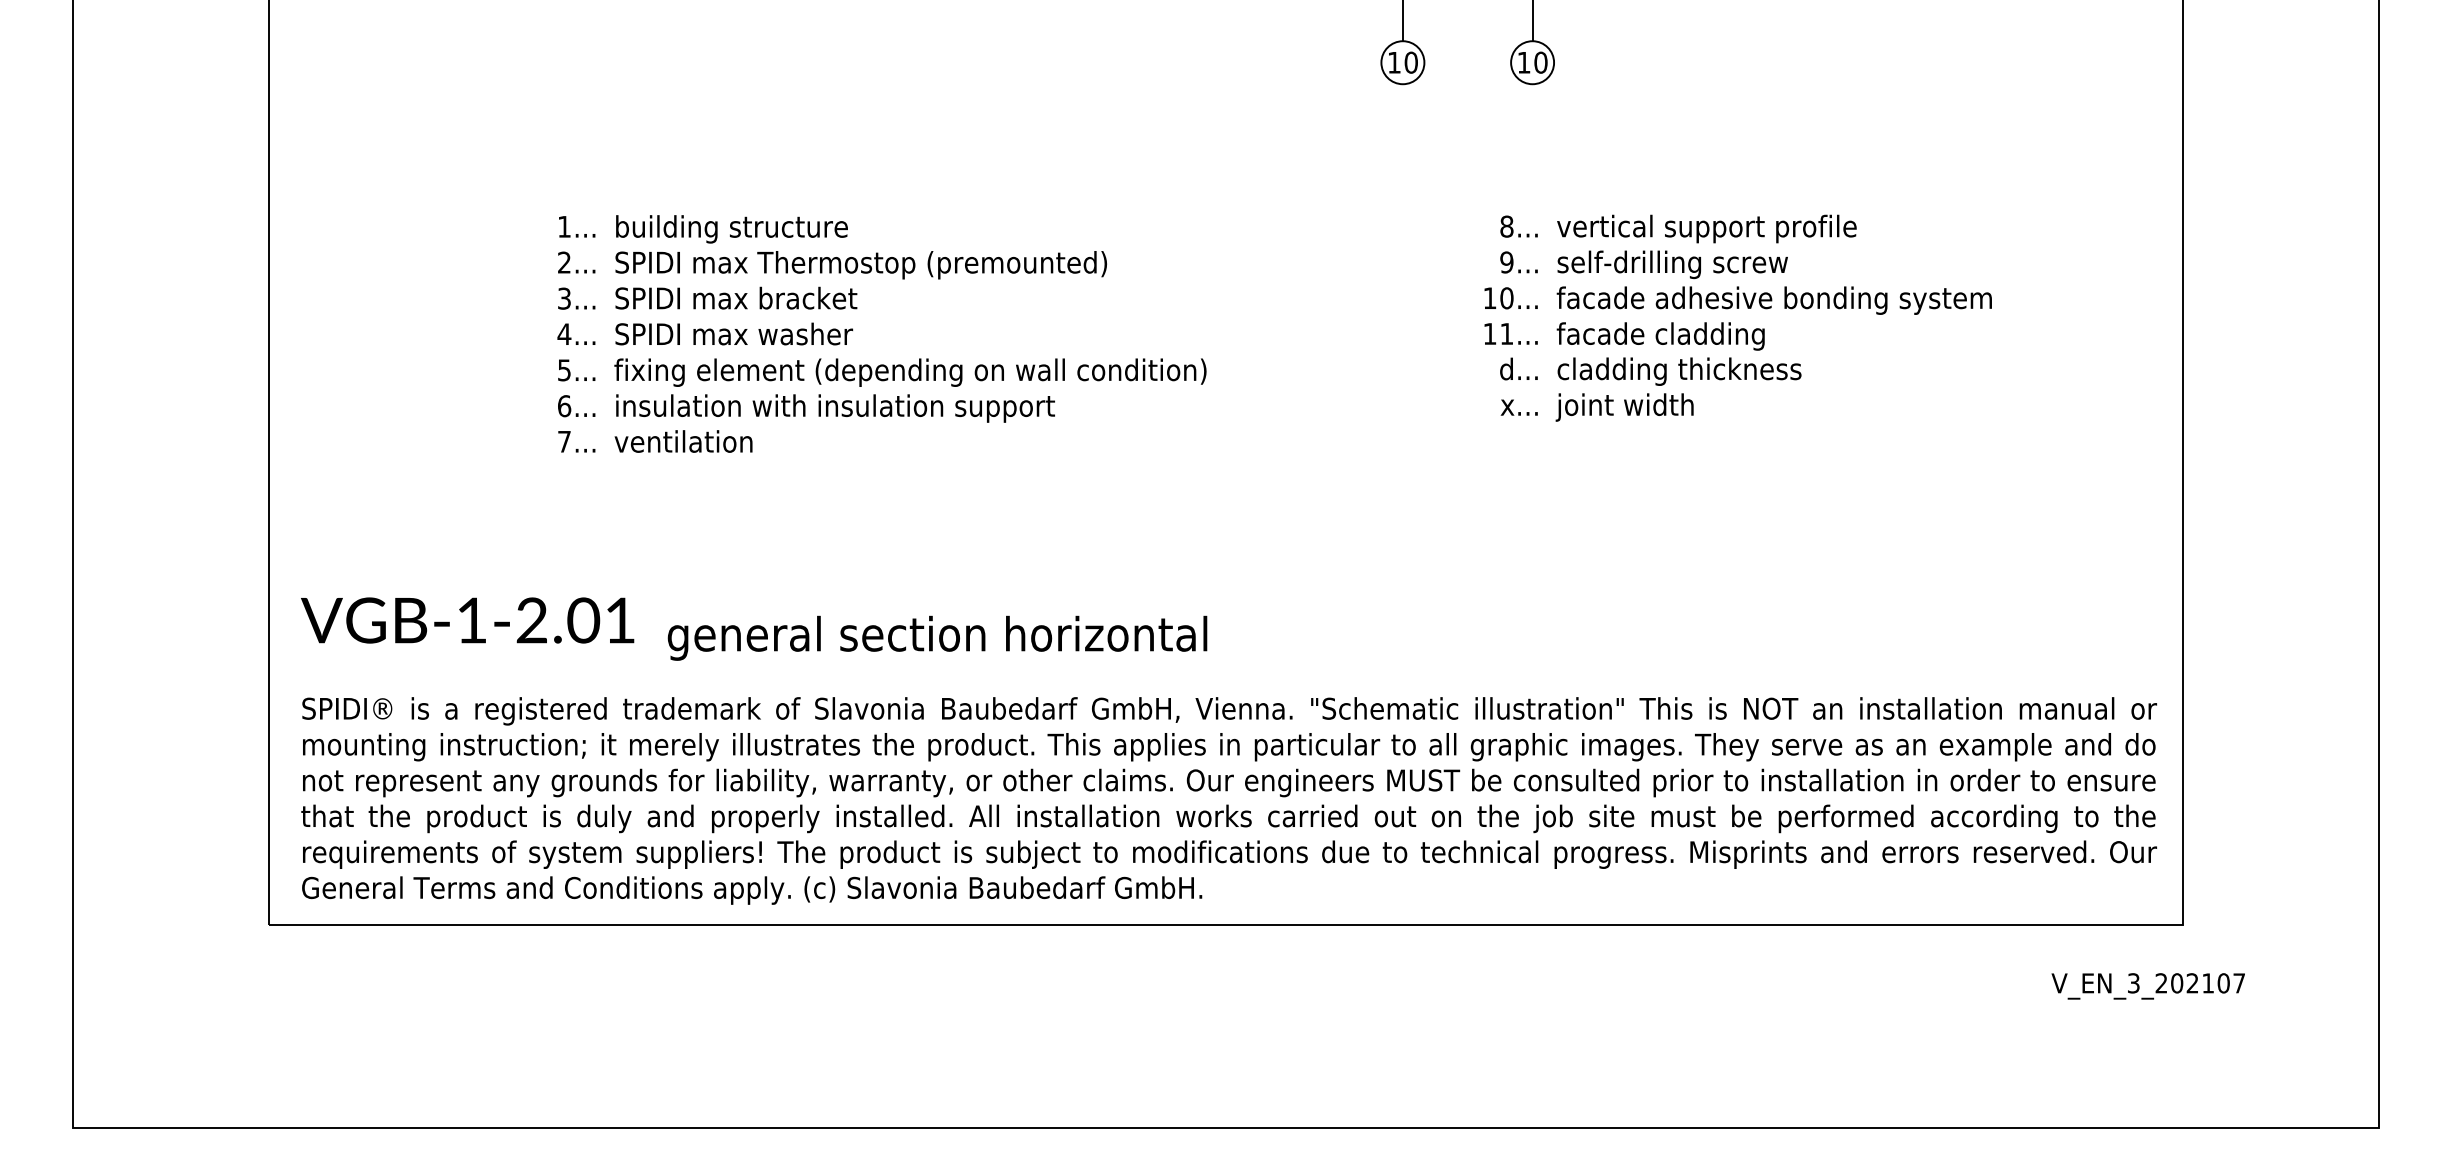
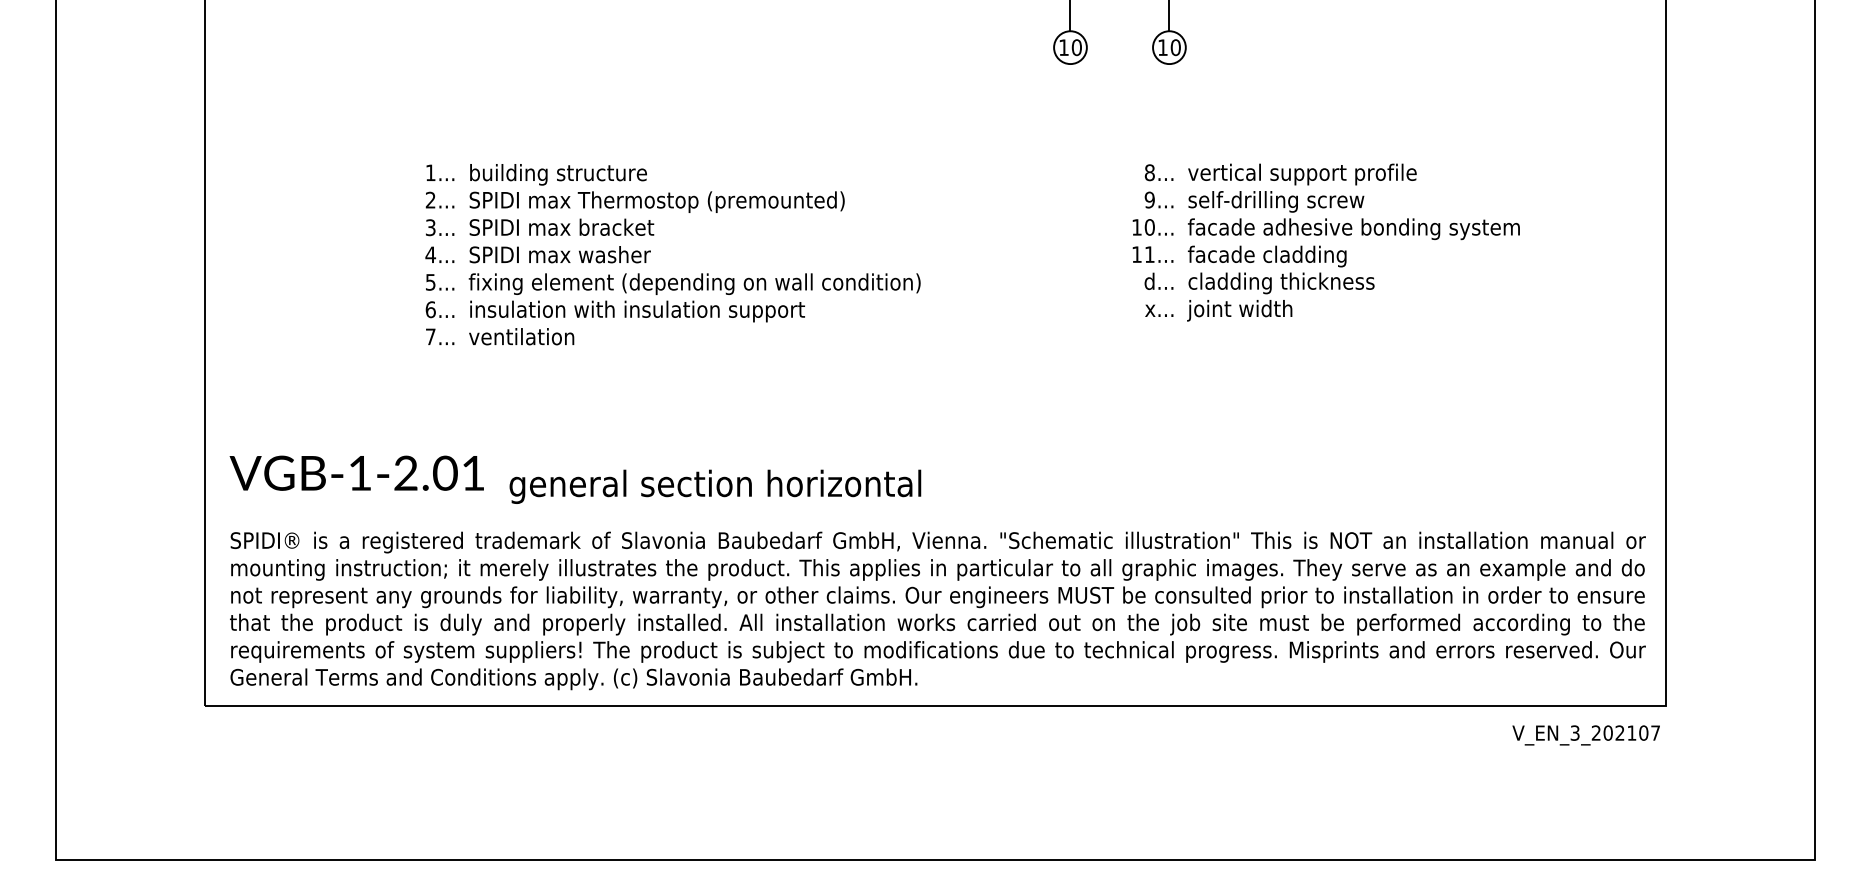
text: (2147, 986) -> (1585, 735), moved

